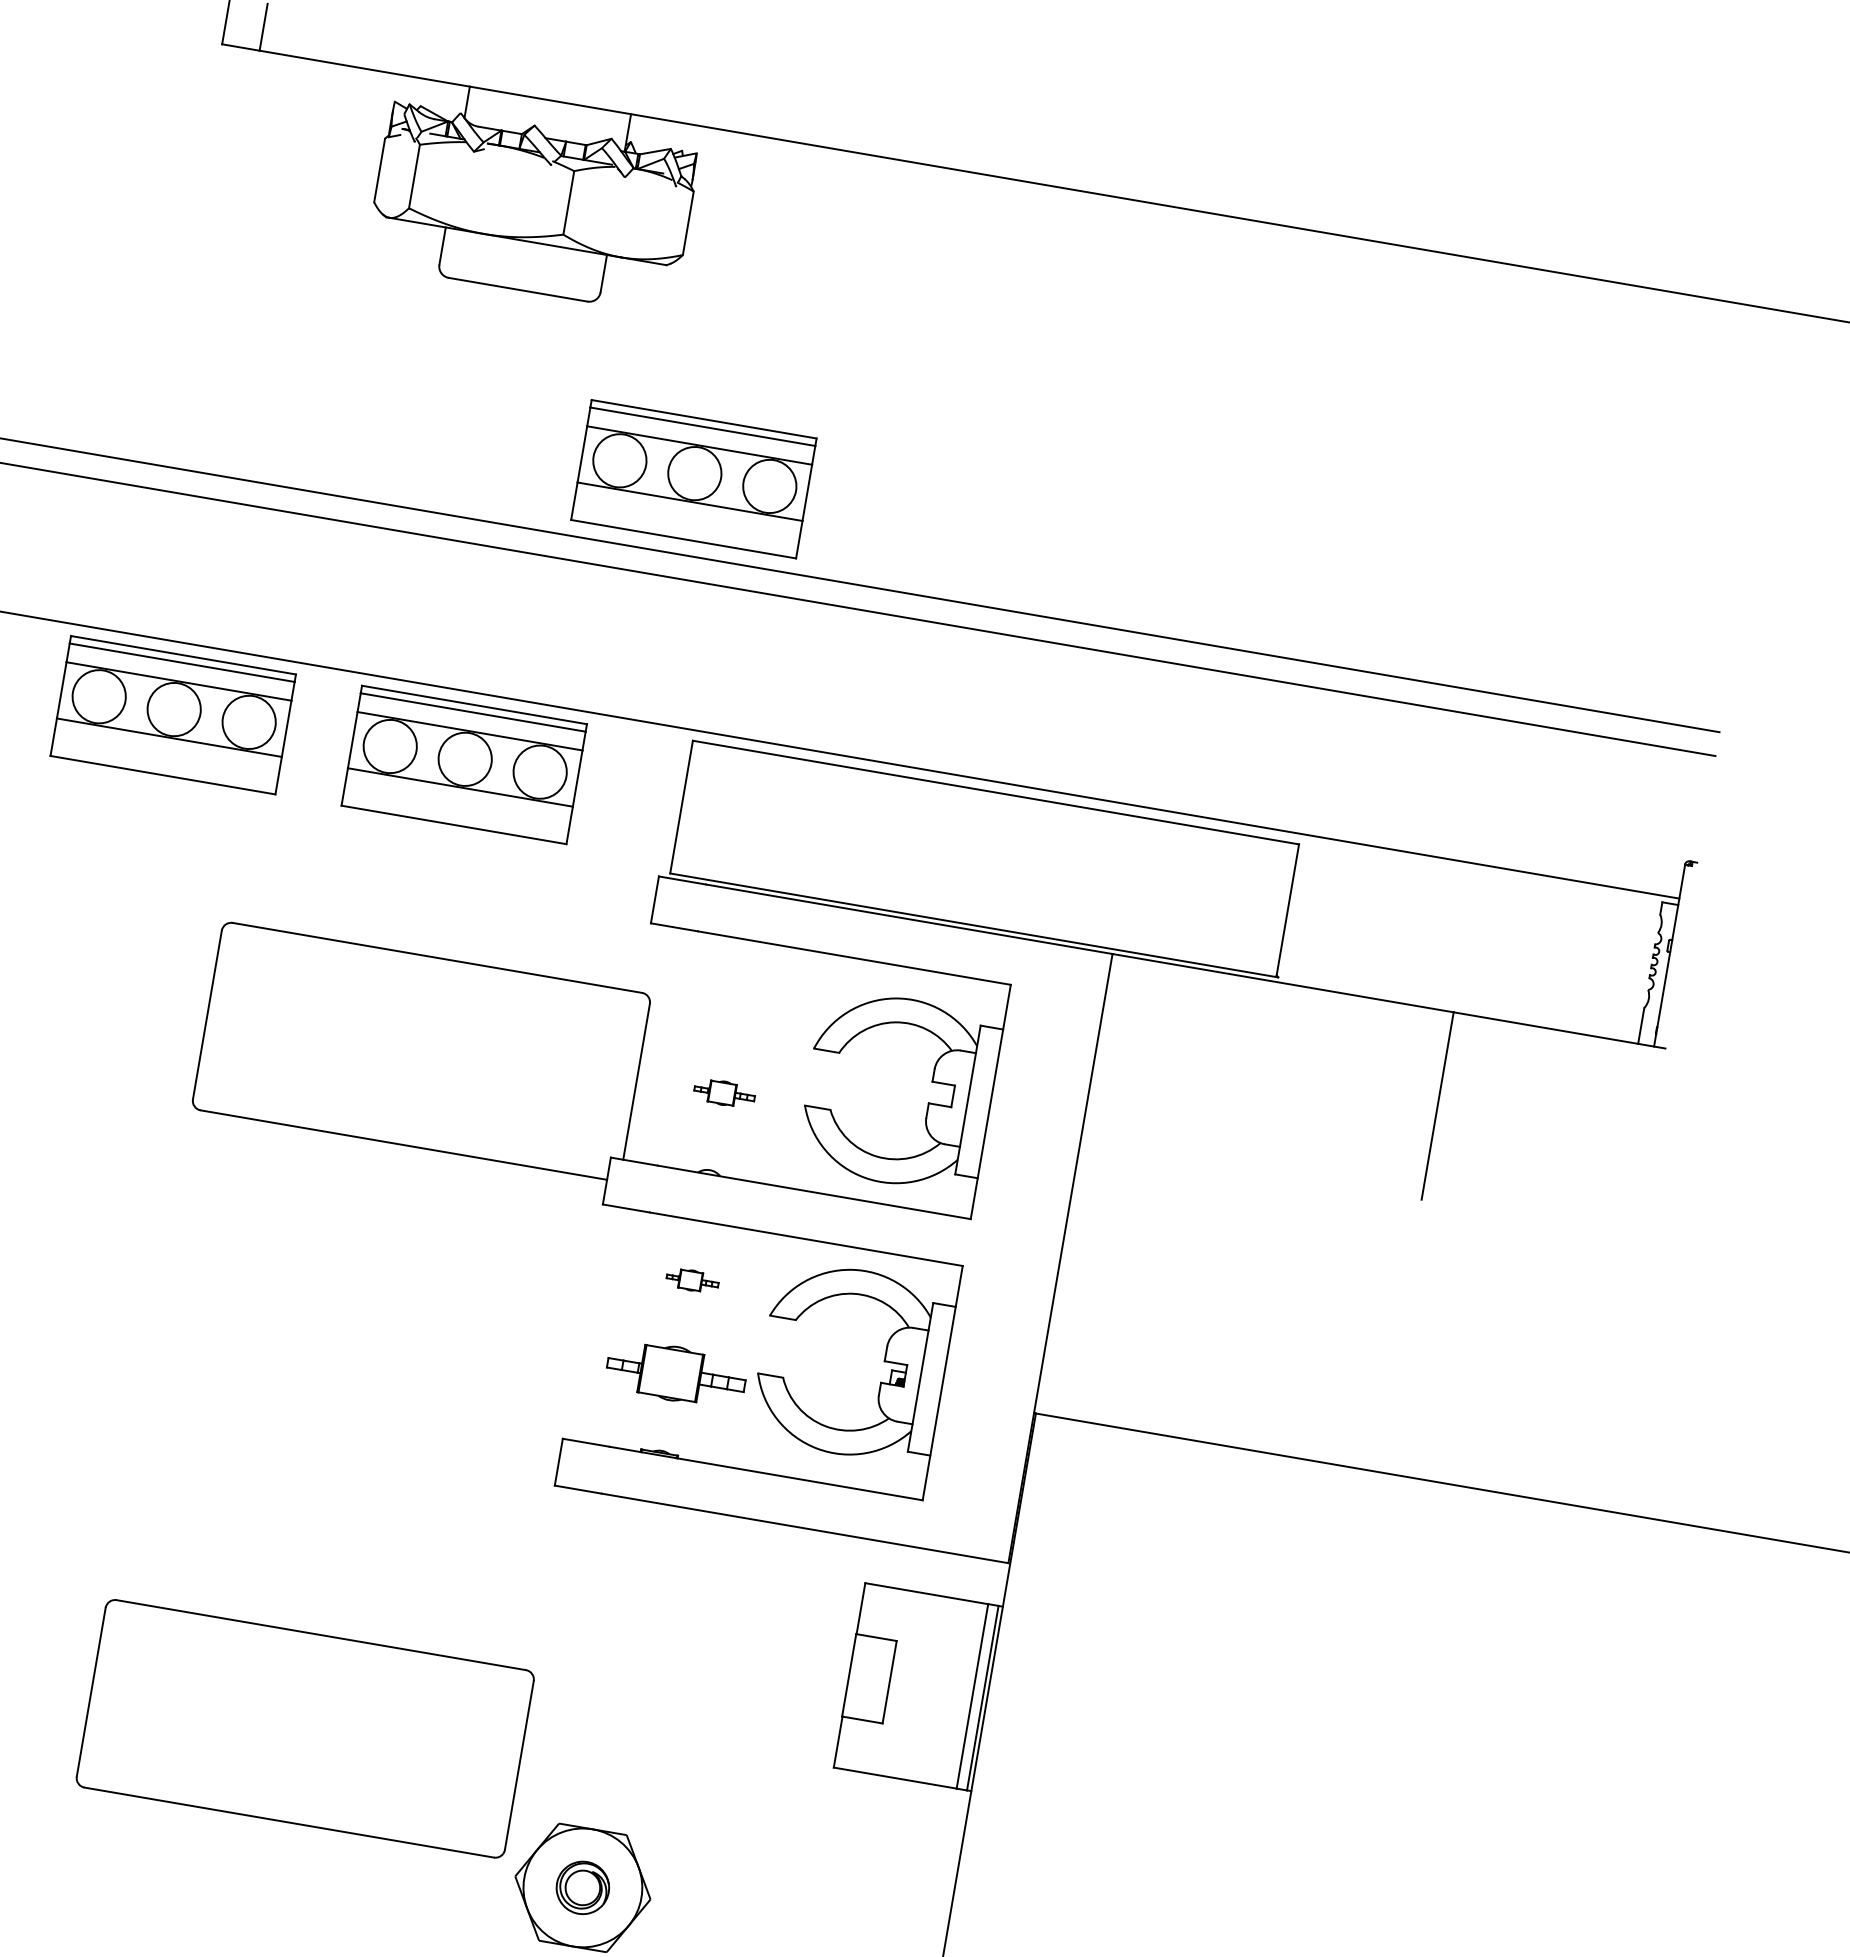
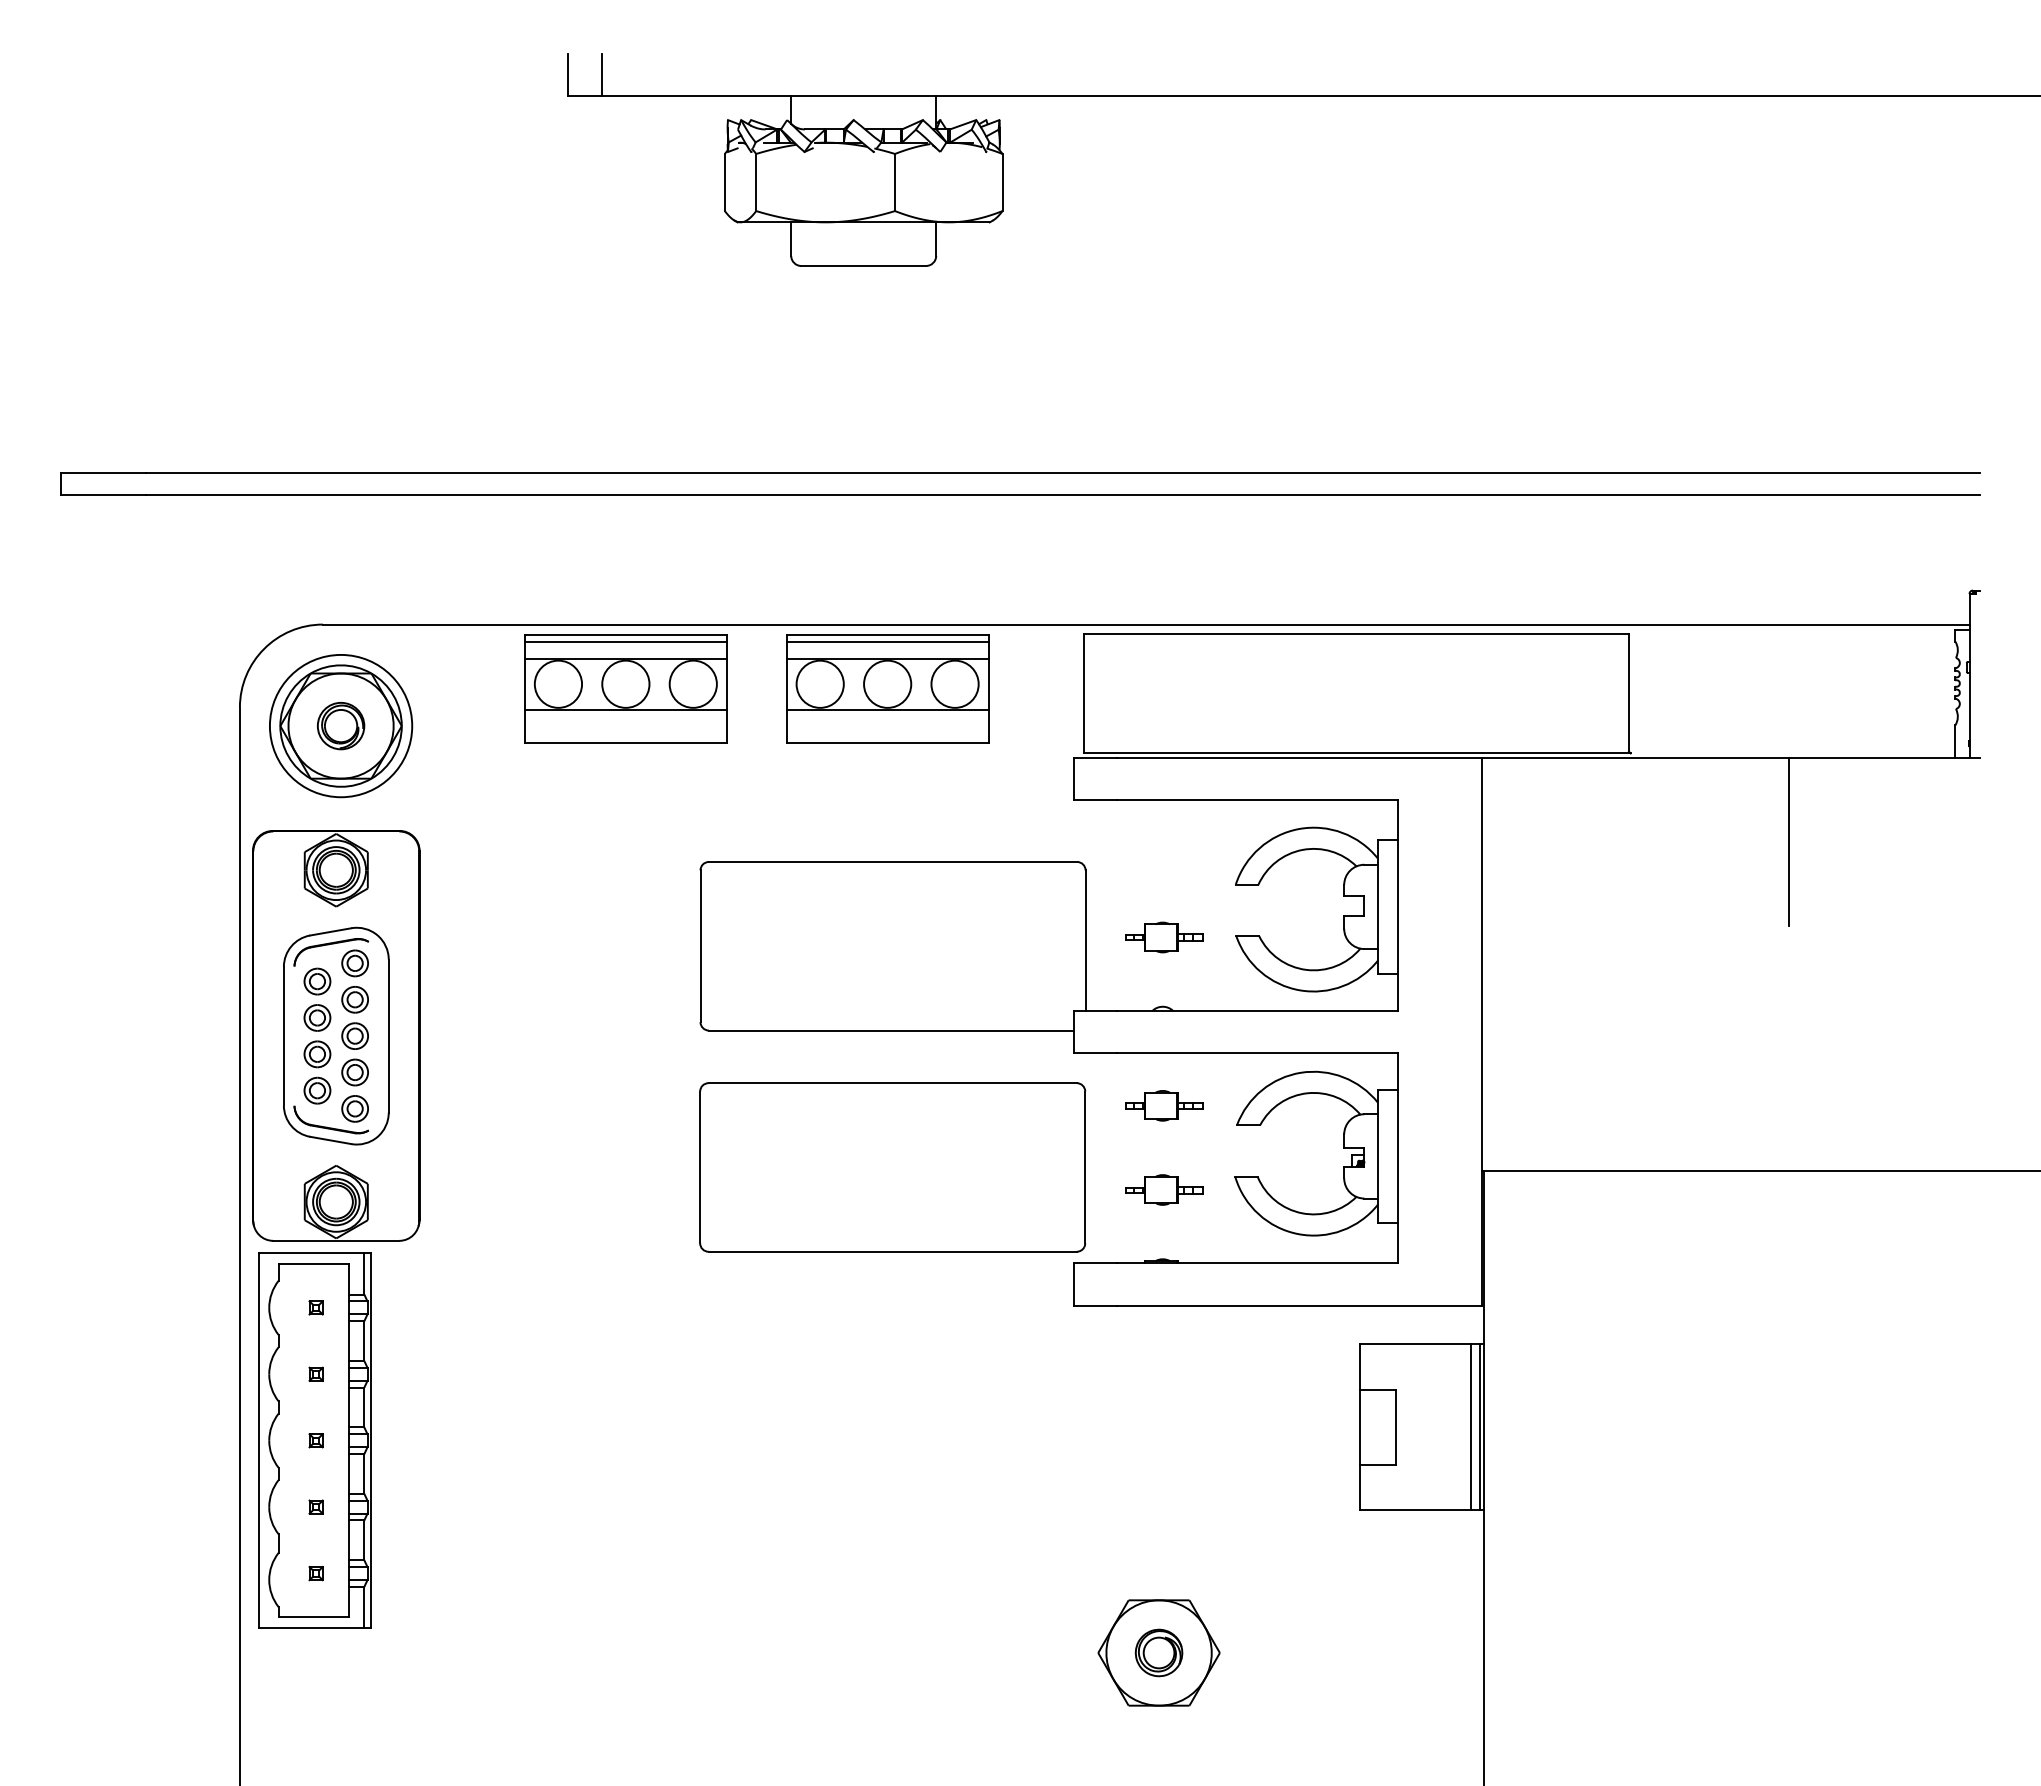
part: (693, 478) -> (1045, 404), removed
part: (724, 1093) -> (1164, 937), size x1.43
part: (692, 1280) -> (1164, 1105), size x1.67
part: (677, 1373) -> (1164, 1189), size x0.62
part: (305, 1728) -> (892, 1167), moved

